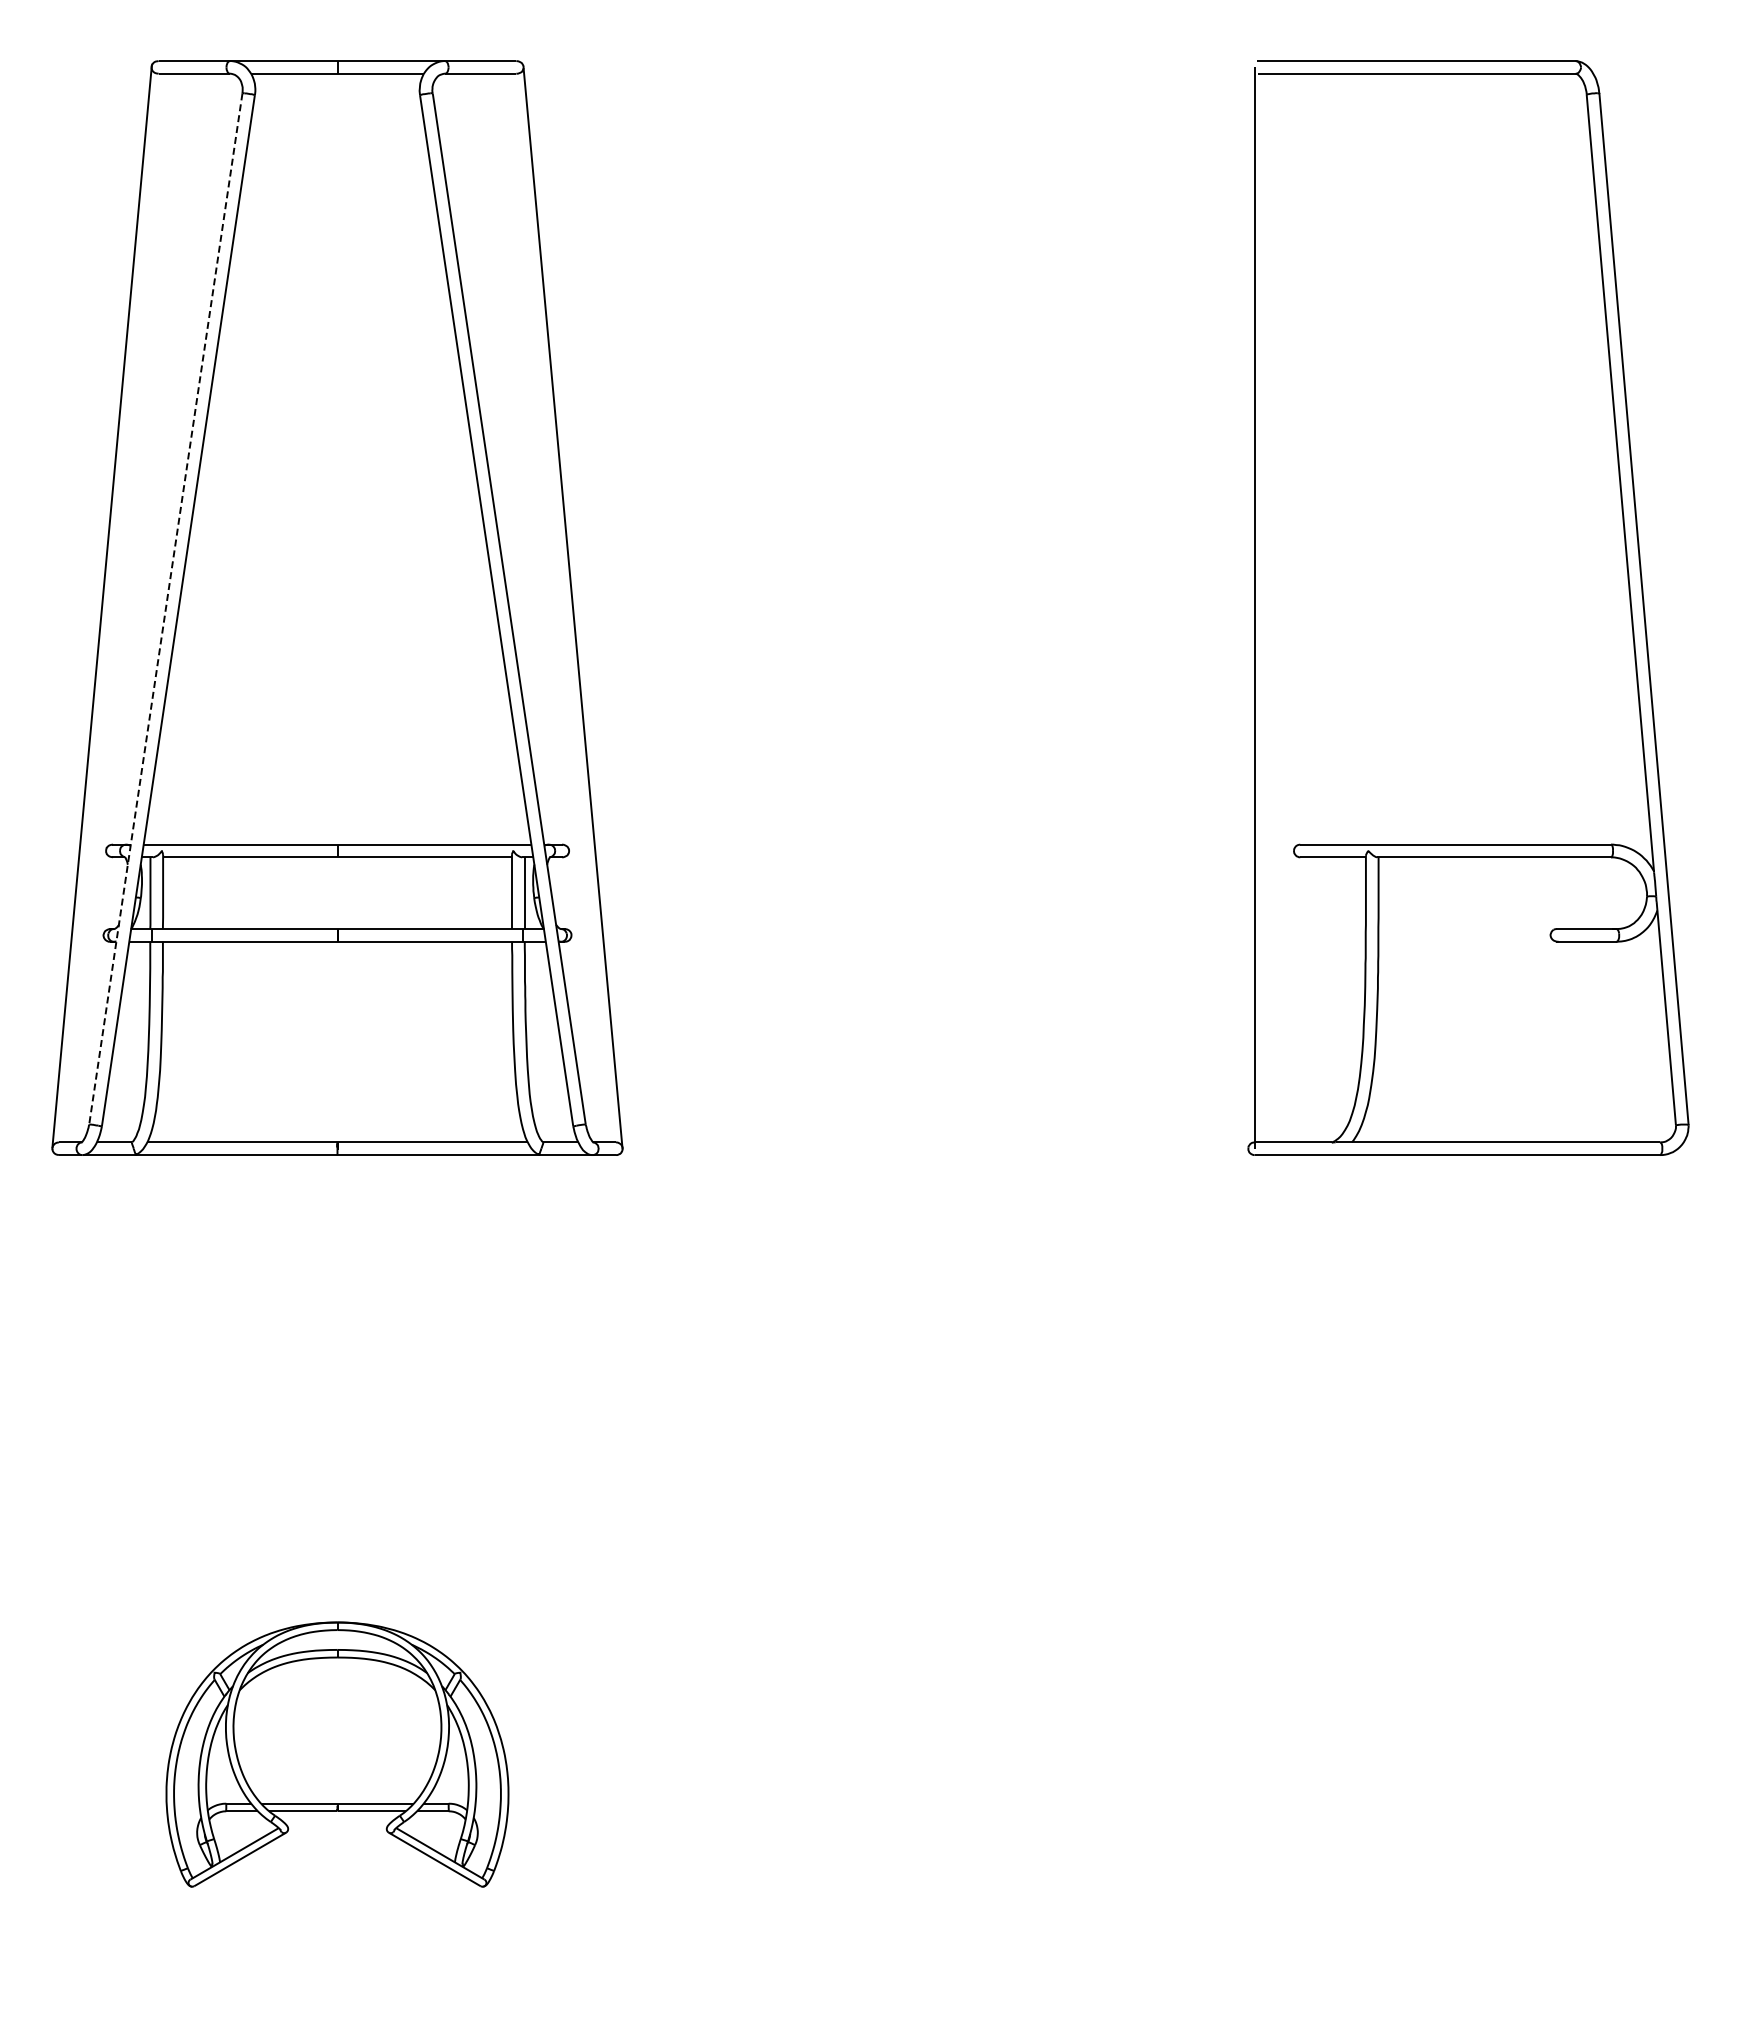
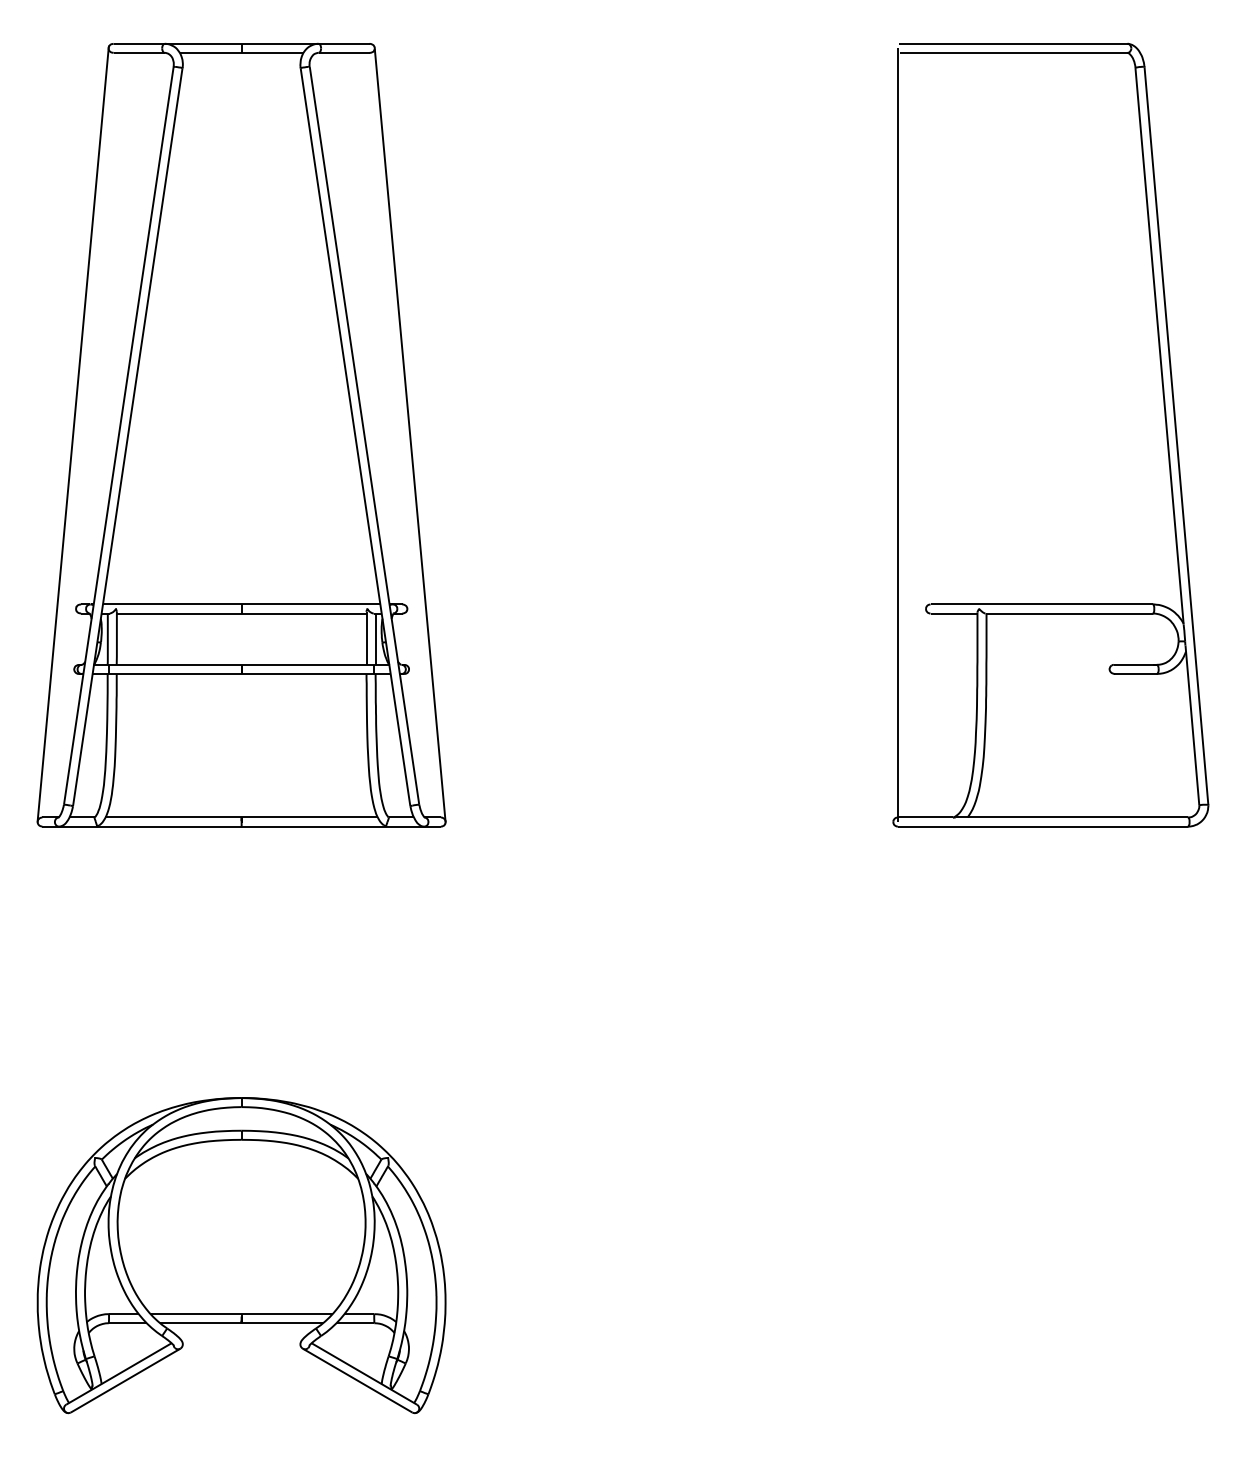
line: (165, 609) -> (118, 436), dashed -> solid
part: (337, 1754) -> (241, 1255), size x1.67

